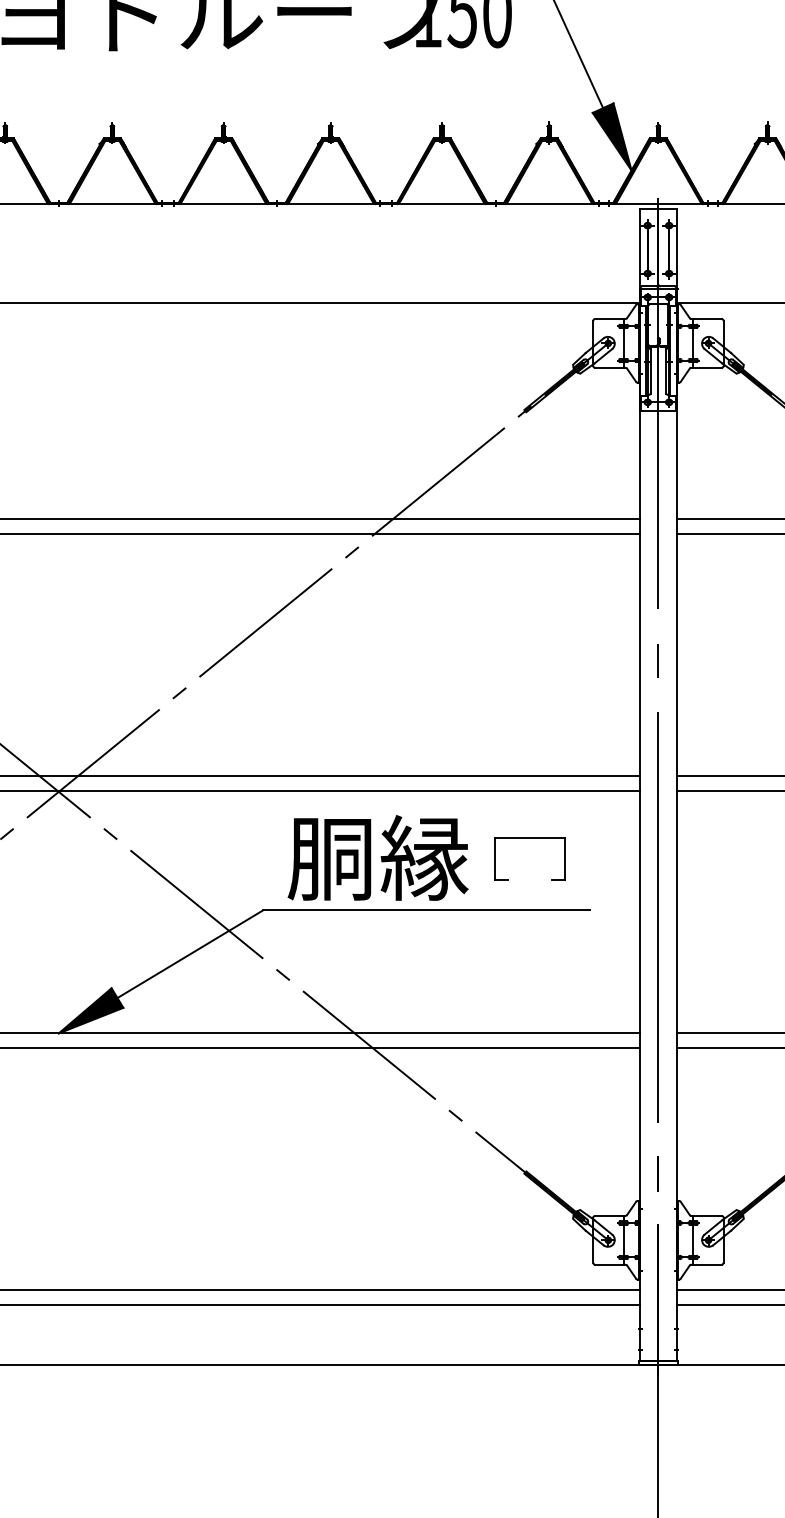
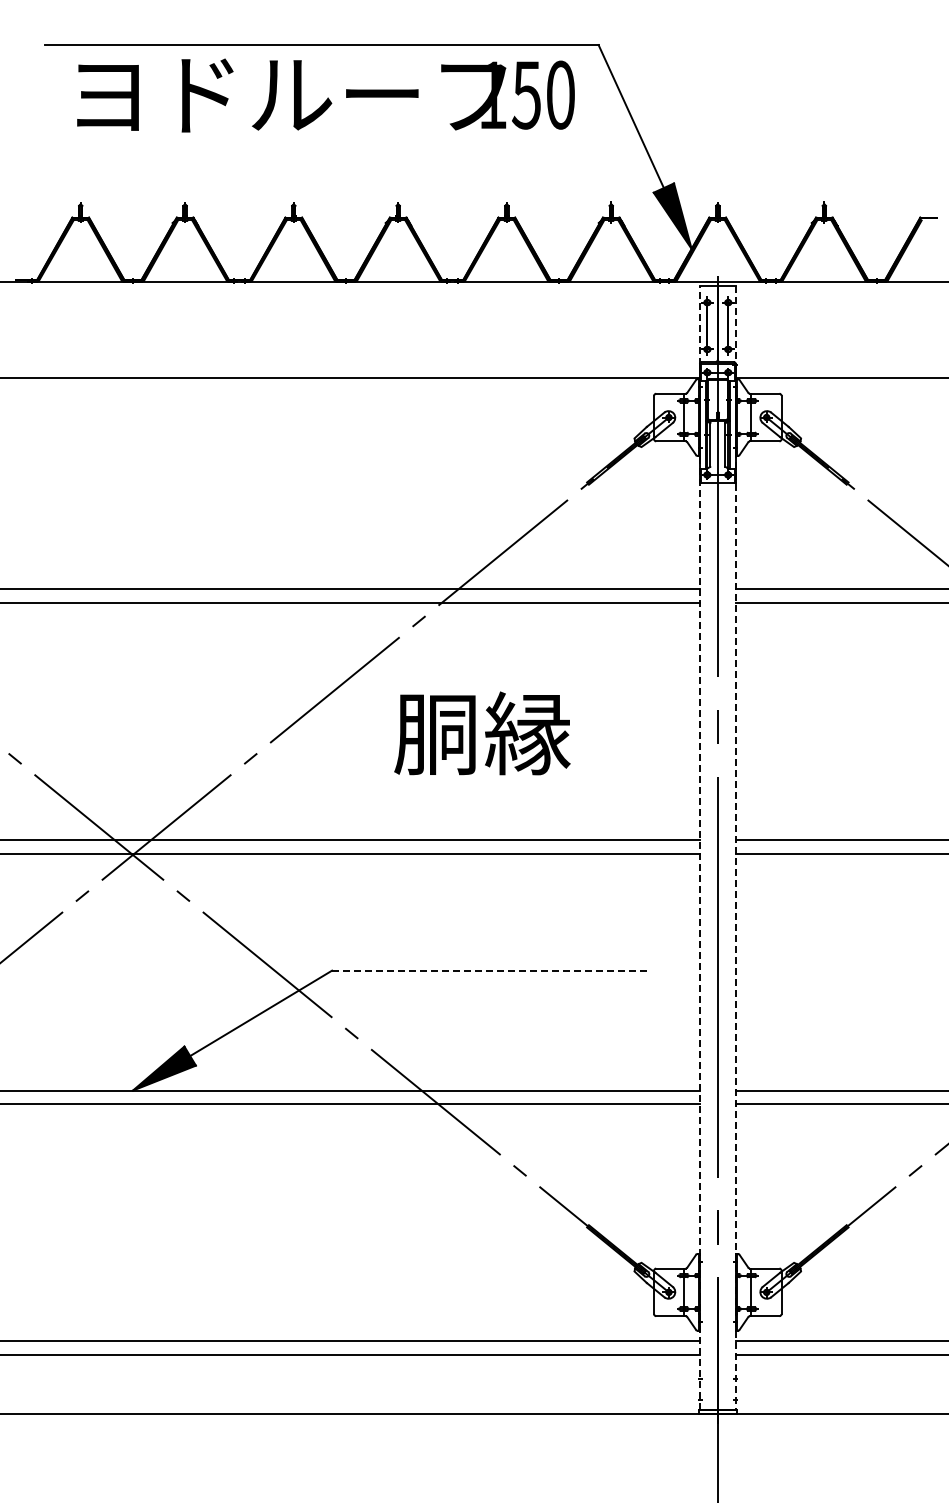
line: (640, 785) -> (700, 848), solid -> dashed
line: (676, 785) -> (735, 848), solid -> dashed
part: (529, 838) -> (592, 900), removed
text: (378, 858) -> (482, 733), moved
line: (426, 910) -> (491, 970), solid -> dashed

